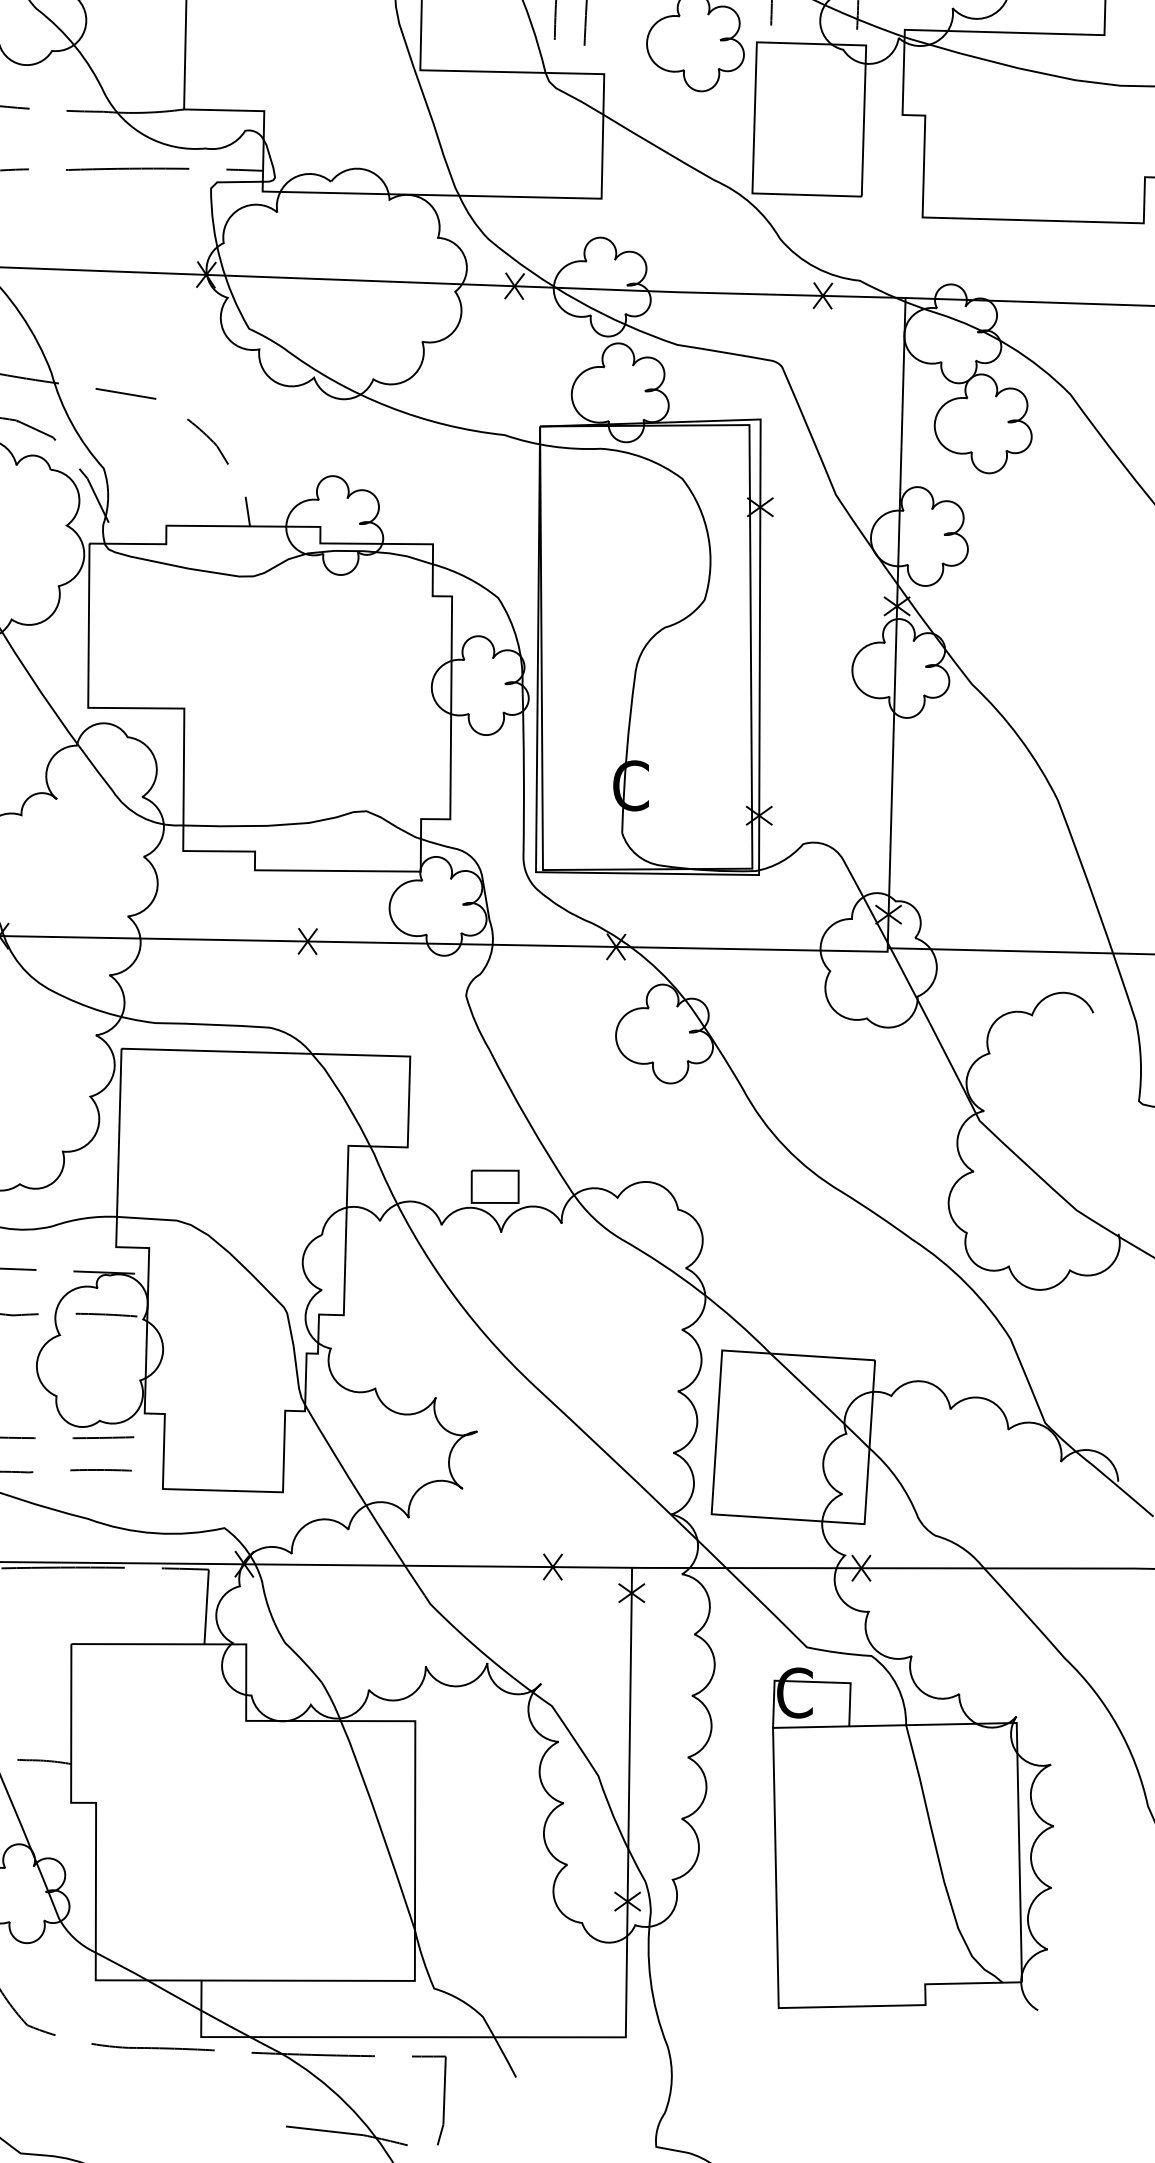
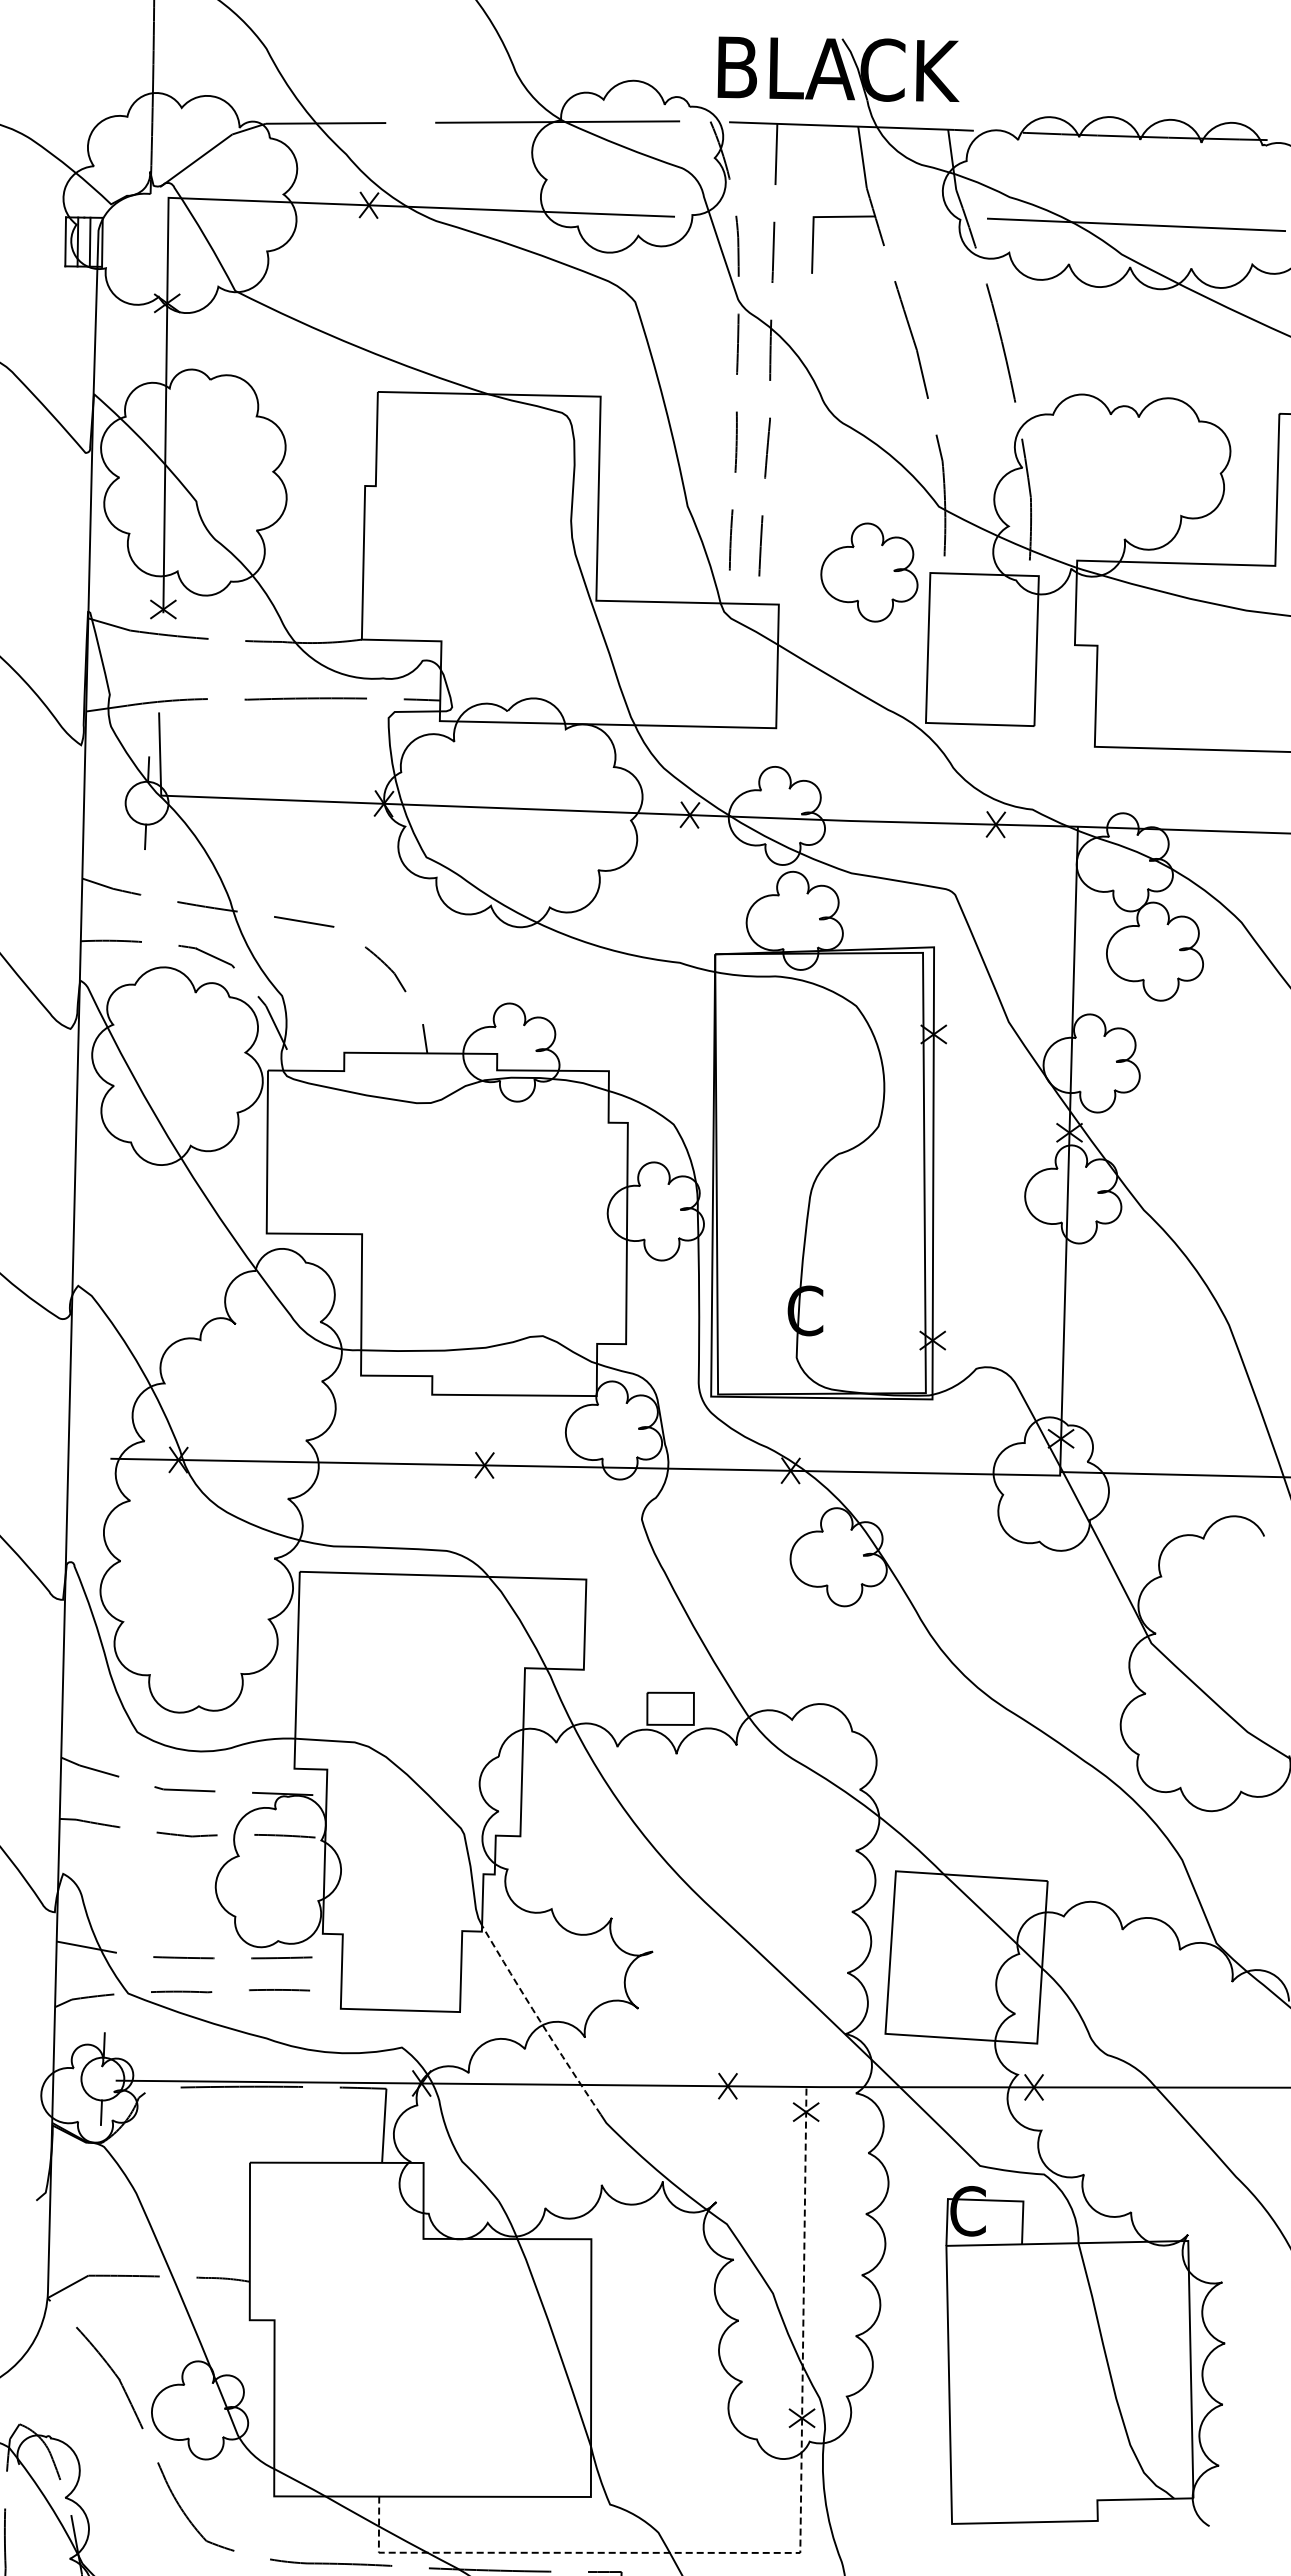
line: (364, 1500) -> (540, 2020), solid -> dashed
line: (619, 2036) -> (794, 2552), solid -> dashed

